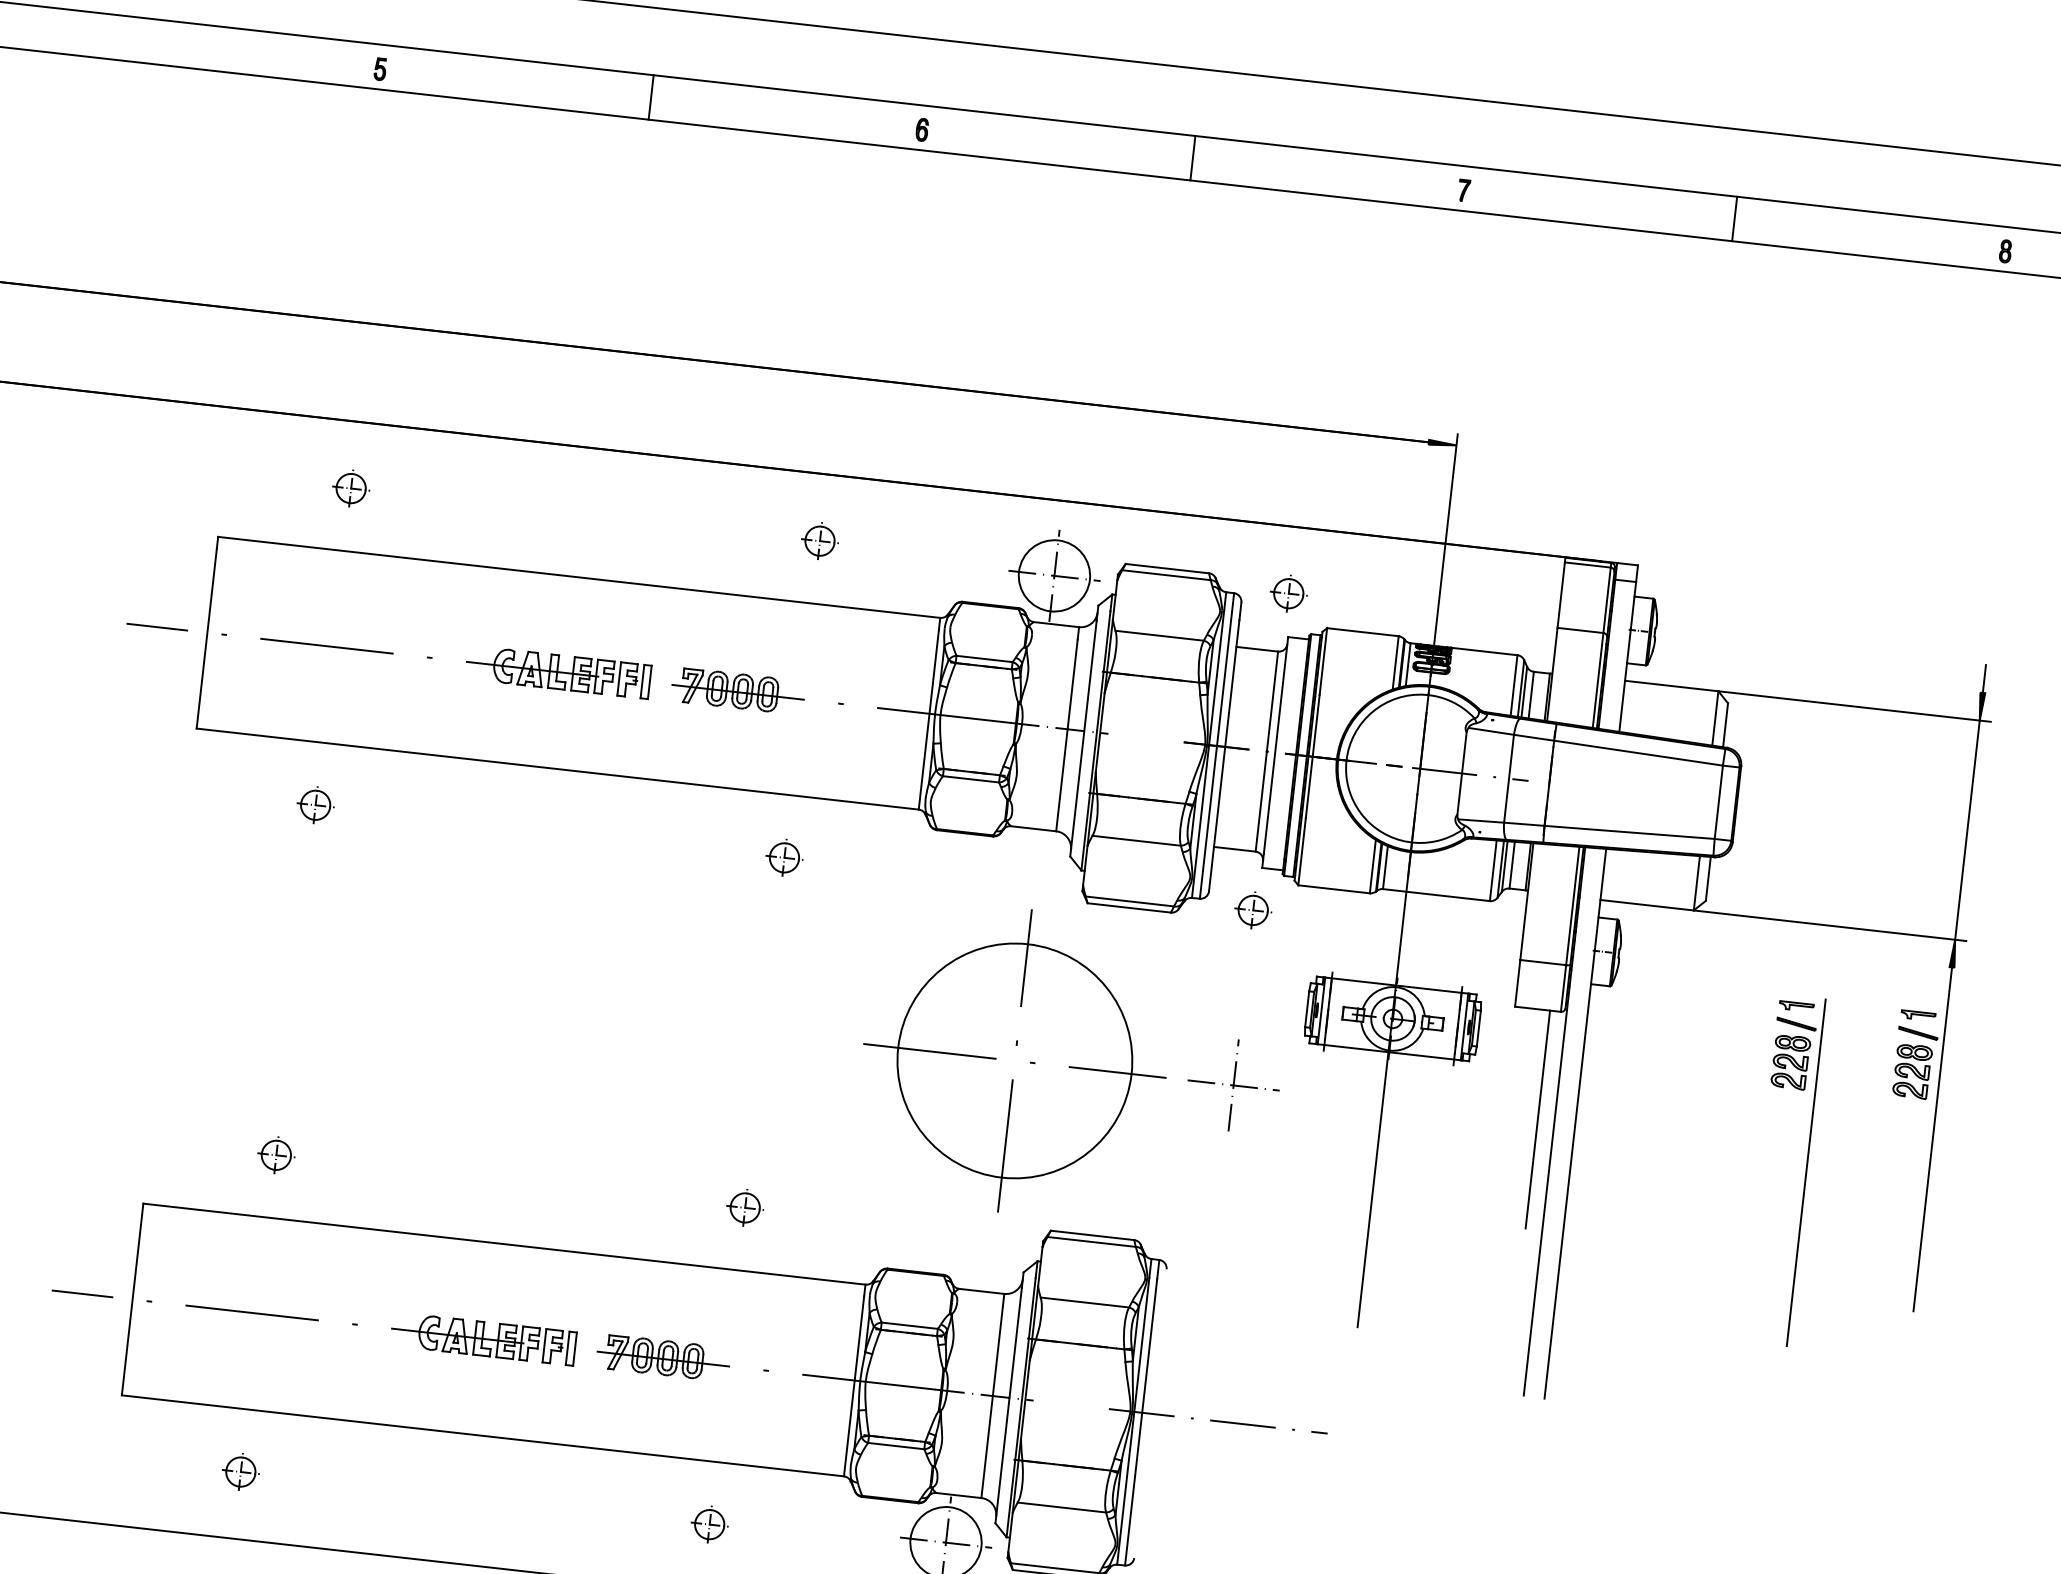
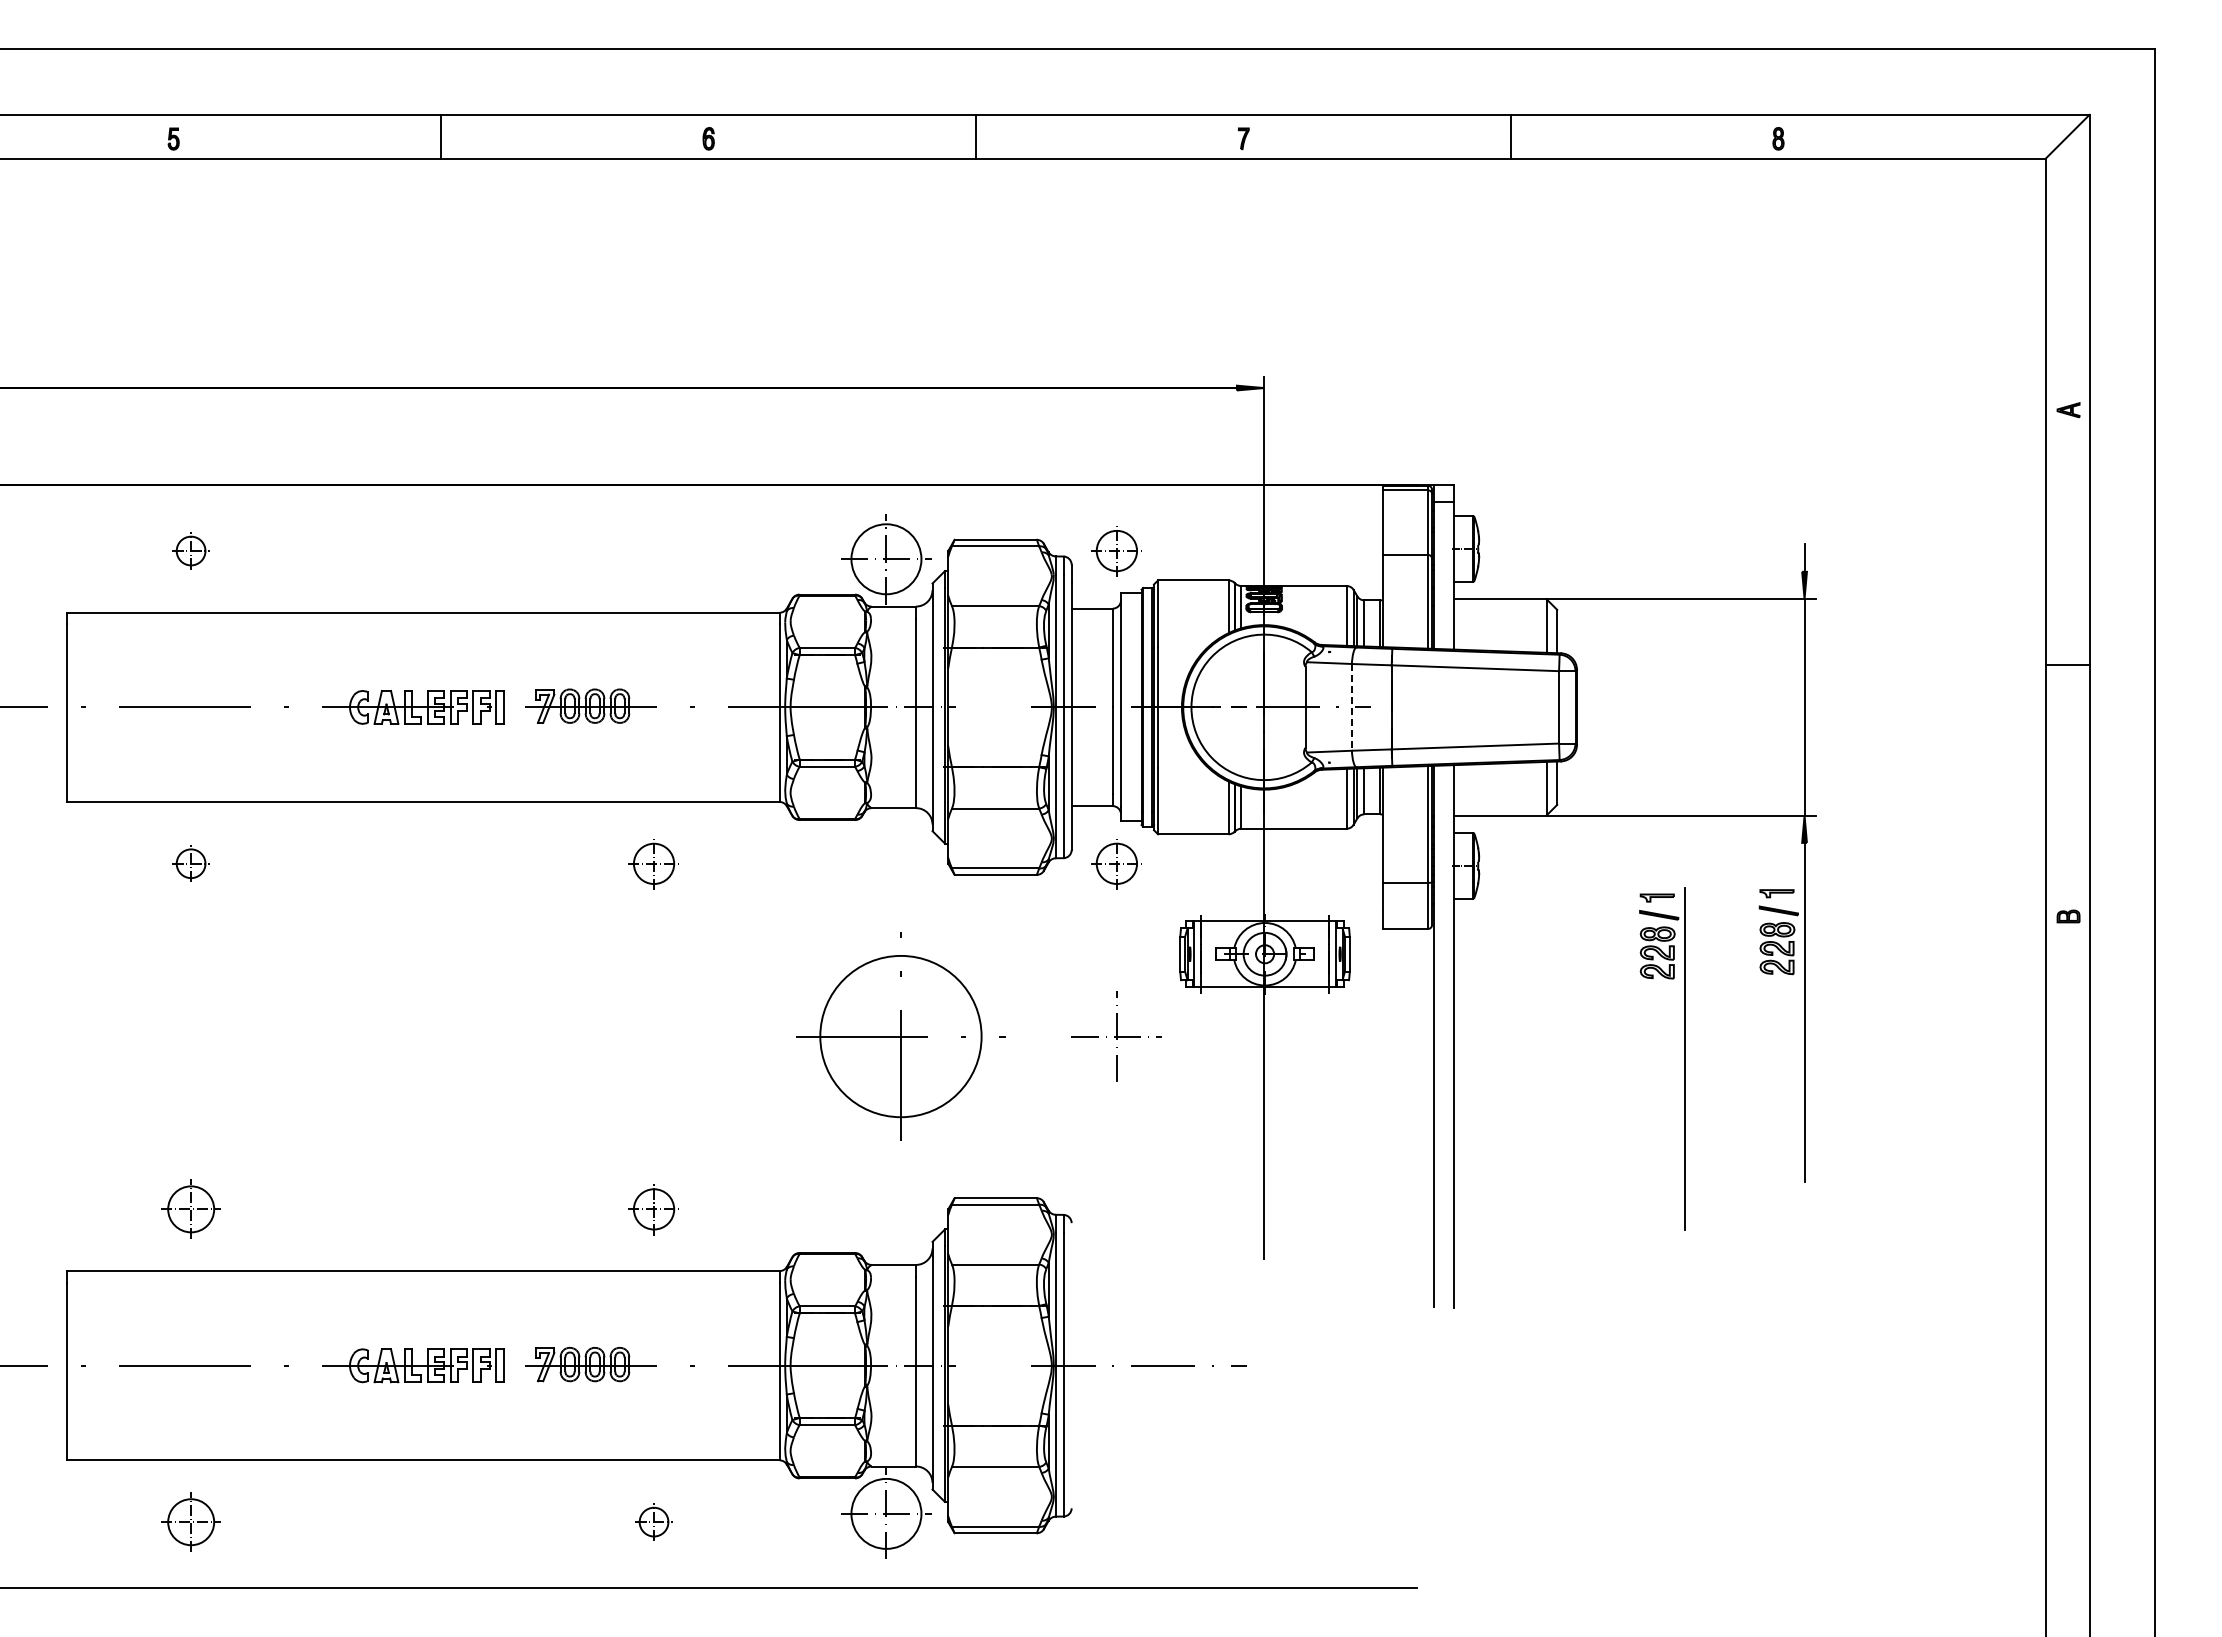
part: (819, 540) -> (653, 550), removed
part: (1288, 593) -> (1116, 550), size x1.4
line: (1508, 778) -> (1351, 707), solid -> dashed
part: (783, 857) -> (653, 863), size x1.4
part: (1252, 910) -> (1116, 863), size x1.4
part: (1014, 1060) -> (900, 1036), size x0.7
line: (1538, 1119) -> (1417, 1036), removed
part: (275, 1155) -> (190, 1209), size x1.6
part: (744, 1207) -> (653, 1209), size x1.4
part: (240, 1471) -> (190, 1521), size x1.6

